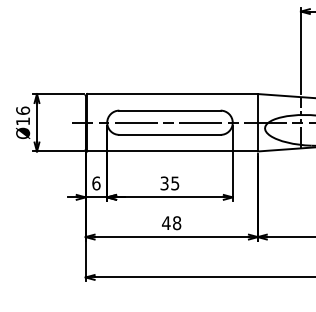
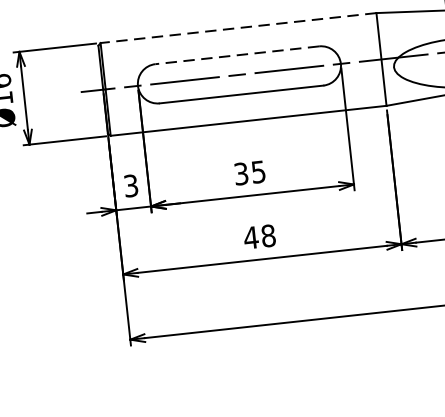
line: (172, 94) -> (238, 28), solid -> dashed
line: (170, 110) -> (238, 54), solid -> dashed
text: (96, 183) -> (131, 185), 6 -> 3

